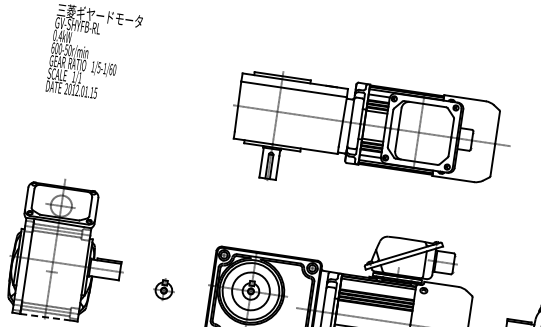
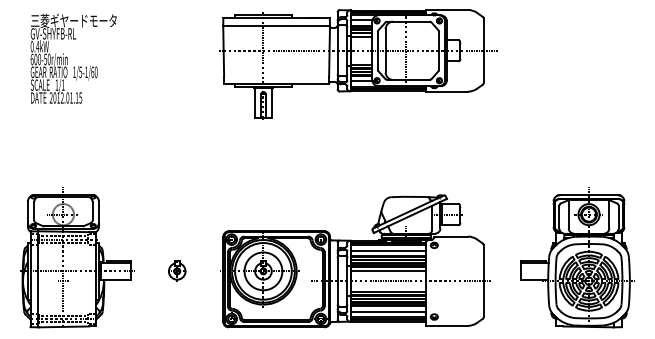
part: (369, 139) -> (358, 64), moved
part: (164, 289) -> (177, 270), moved
line: (377, 289) -> (388, 250), added
line: (374, 308) -> (388, 270), added
line: (46, 316) -> (64, 326), dashed -> solid

